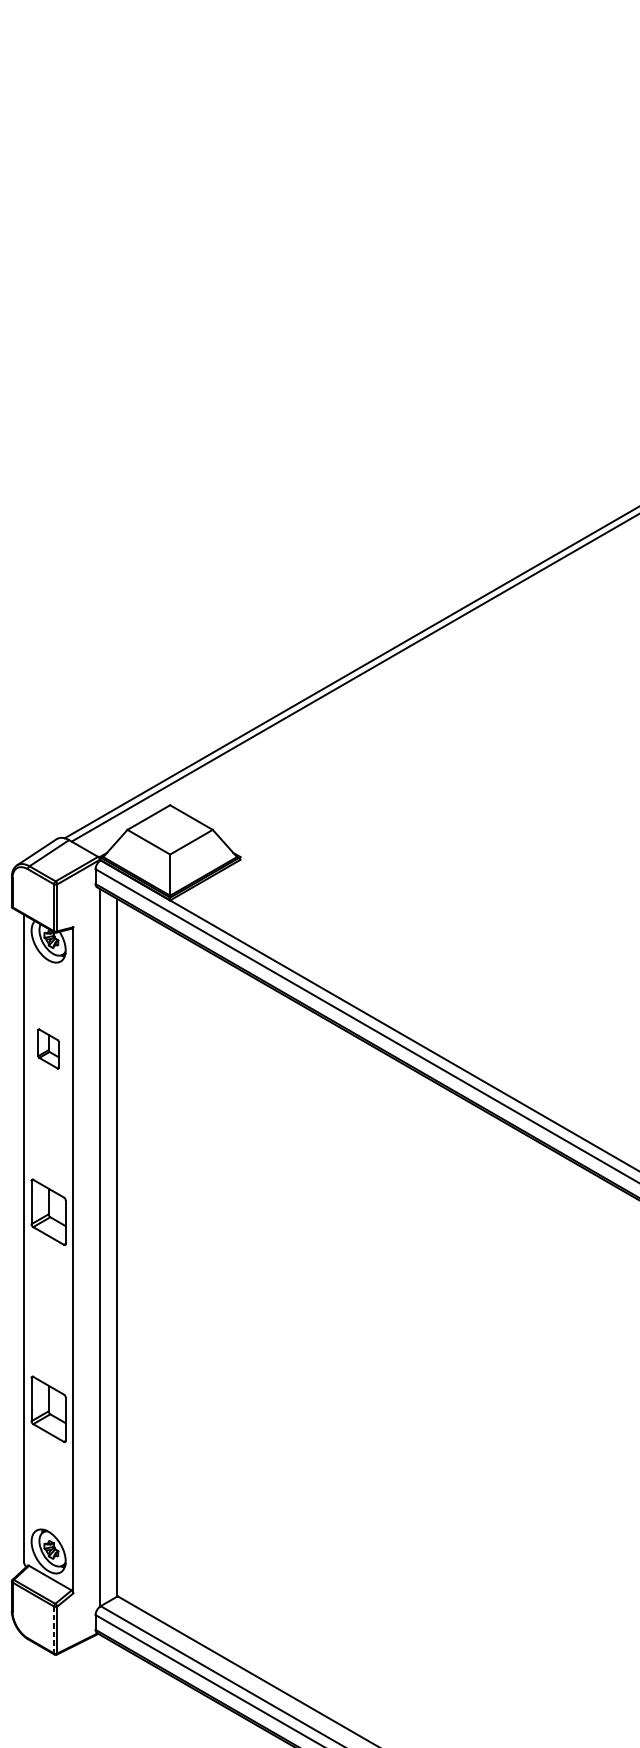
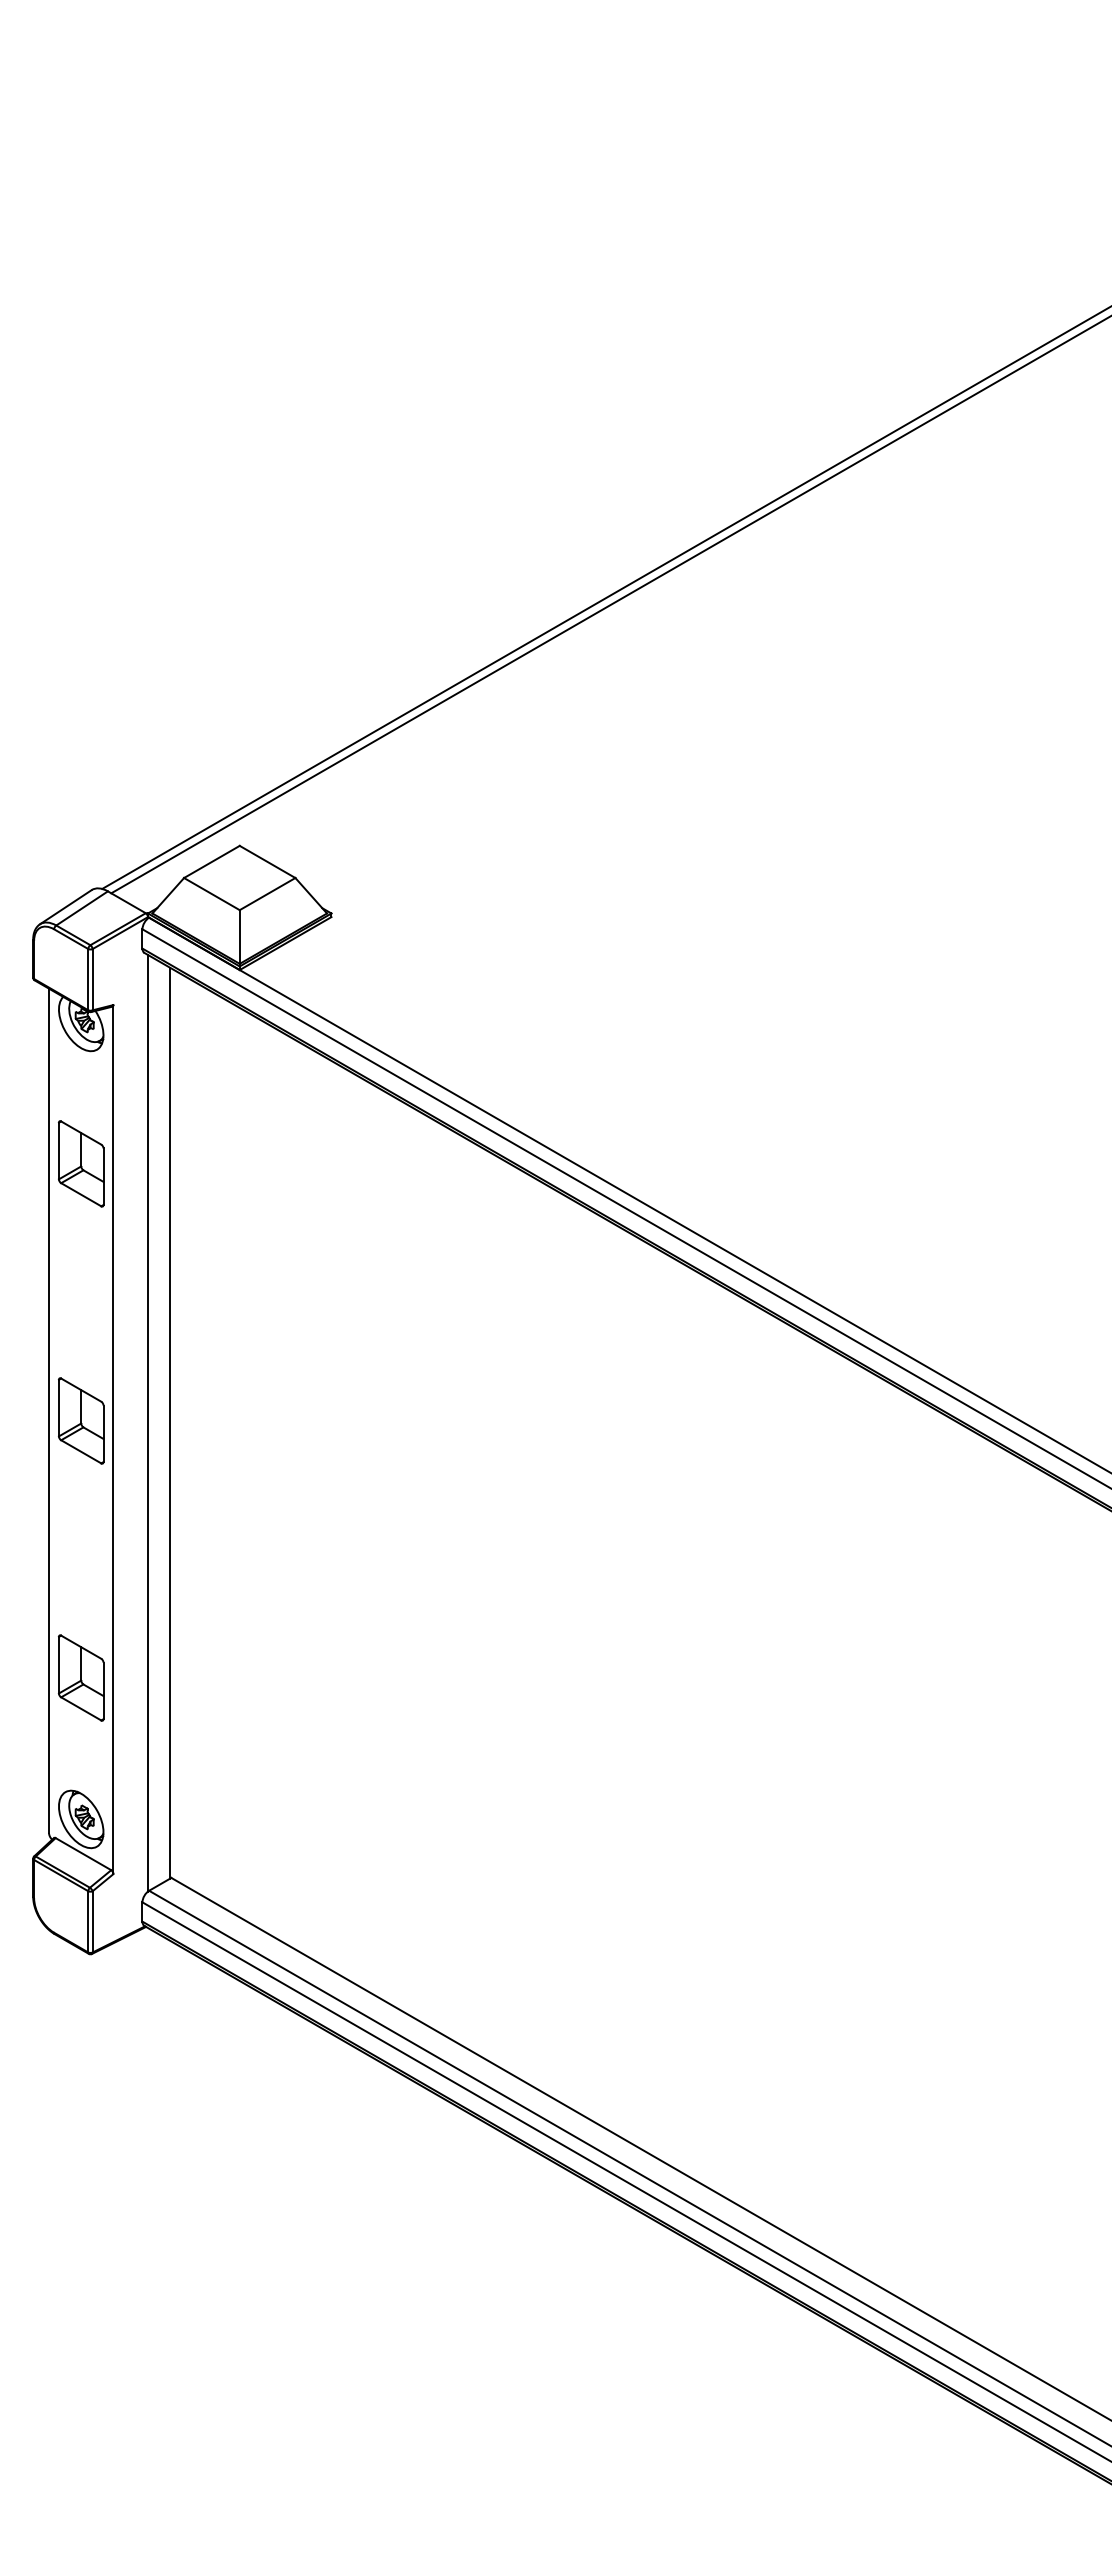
part: (48, 1048) -> (80, 1163), size x1.67
part: (48, 1211) -> (80, 1420), moved
part: (48, 1408) -> (80, 1677), moved
line: (54, 1629) -> (88, 1921), dashed -> solid

